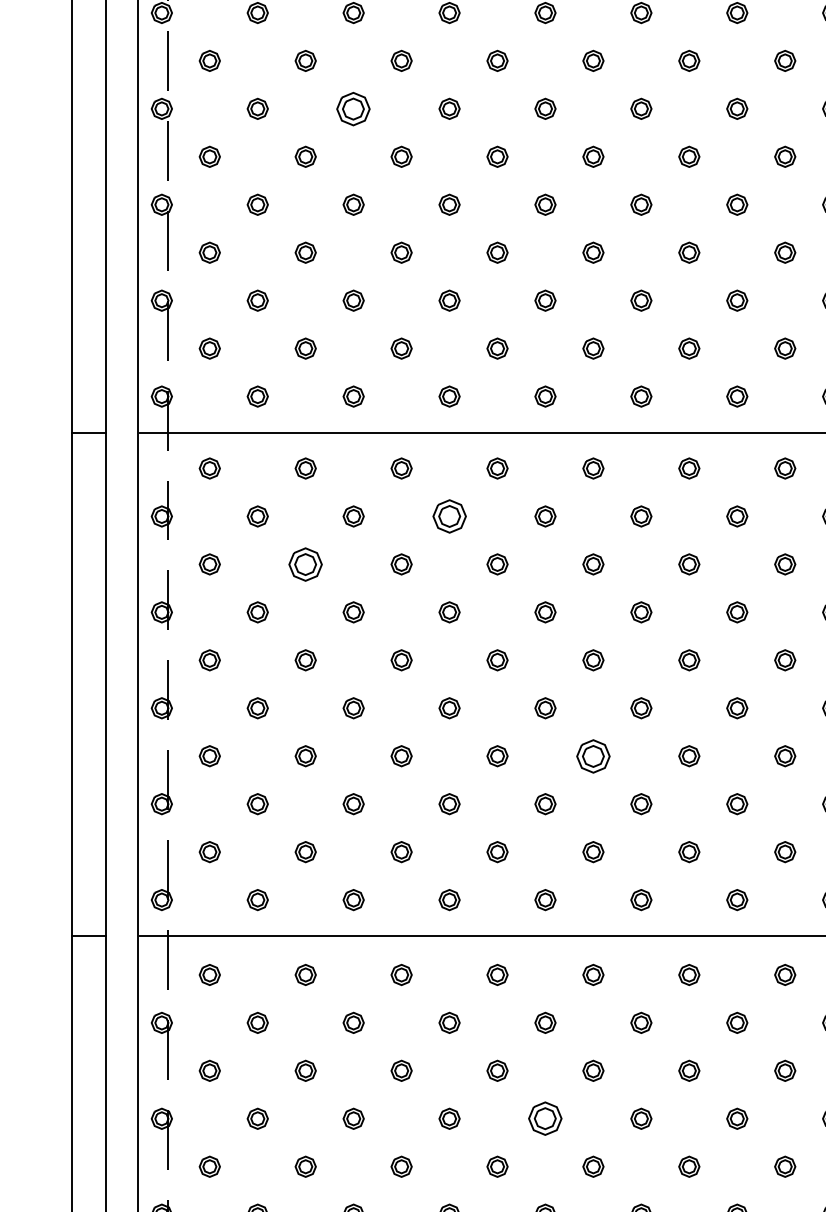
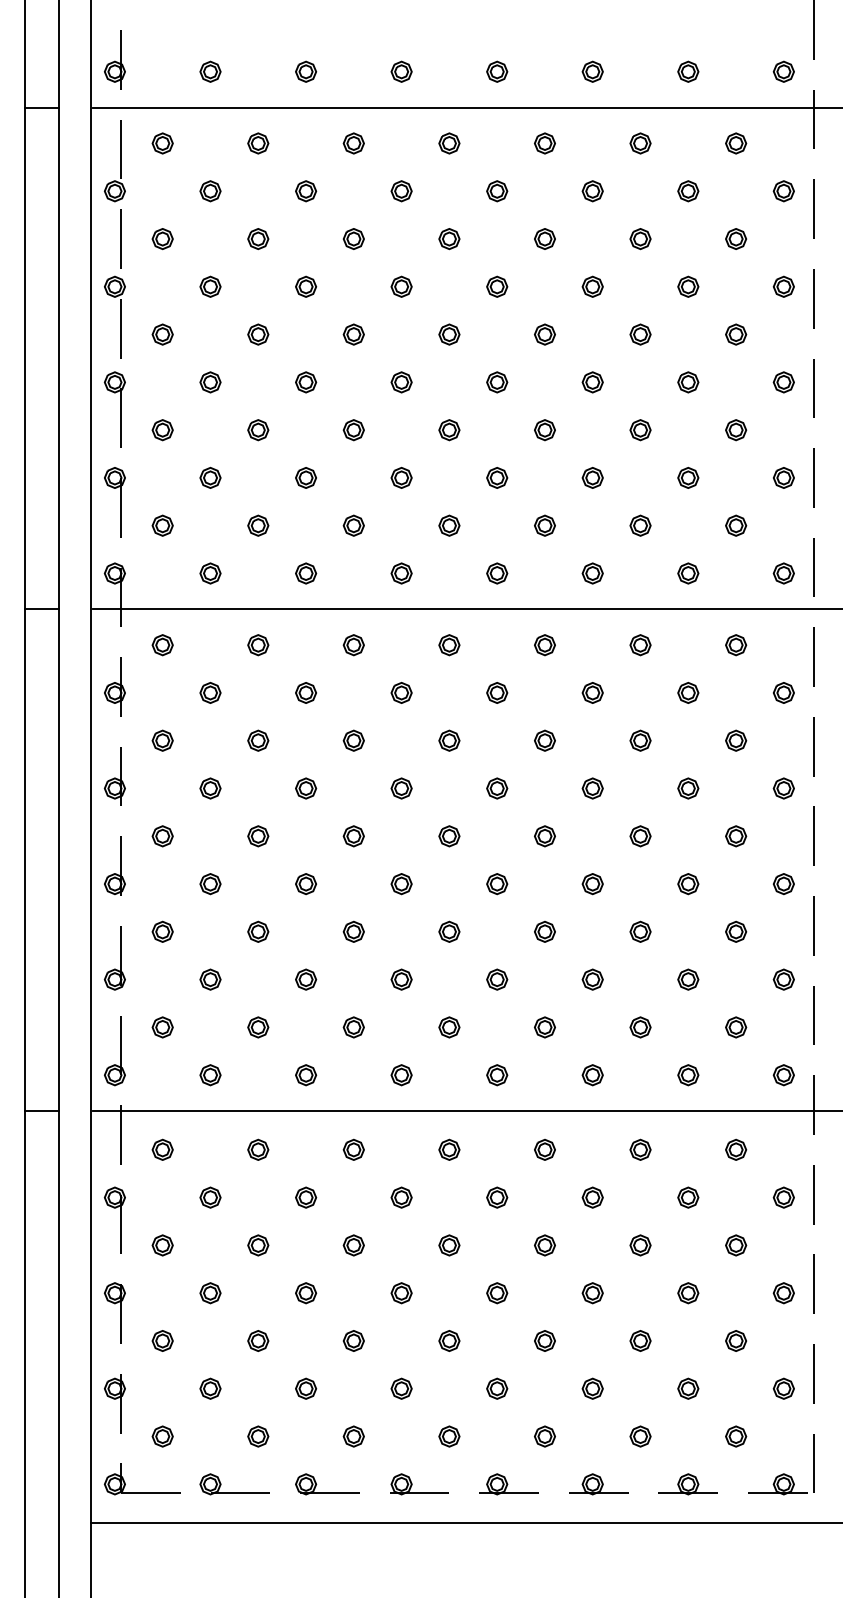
part: (354, 108) -> (306, 286), size x0.62
part: (449, 516) -> (401, 692), size x0.62
part: (305, 564) -> (258, 740), size x0.62
part: (592, 755) -> (544, 931), size x0.62
part: (545, 1119) -> (497, 1293), size x0.62

